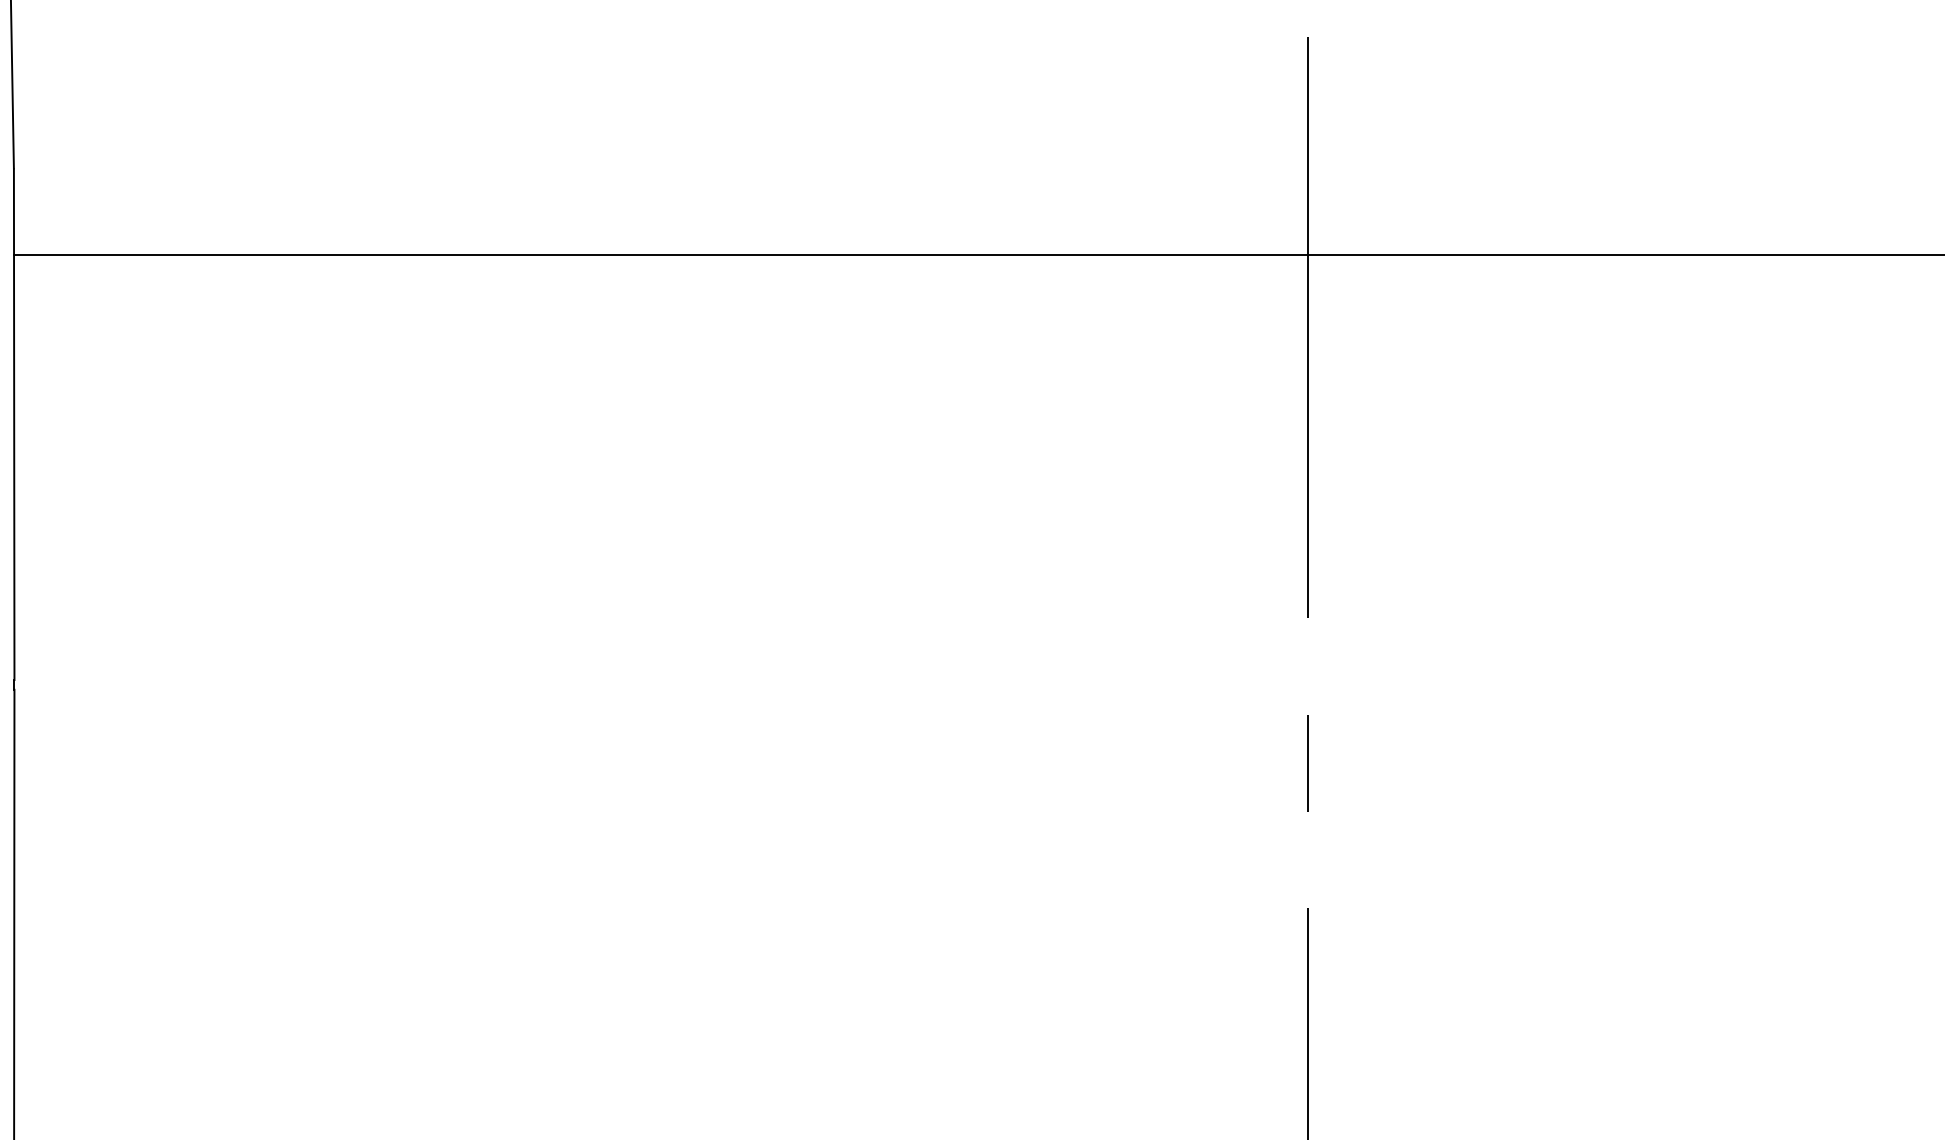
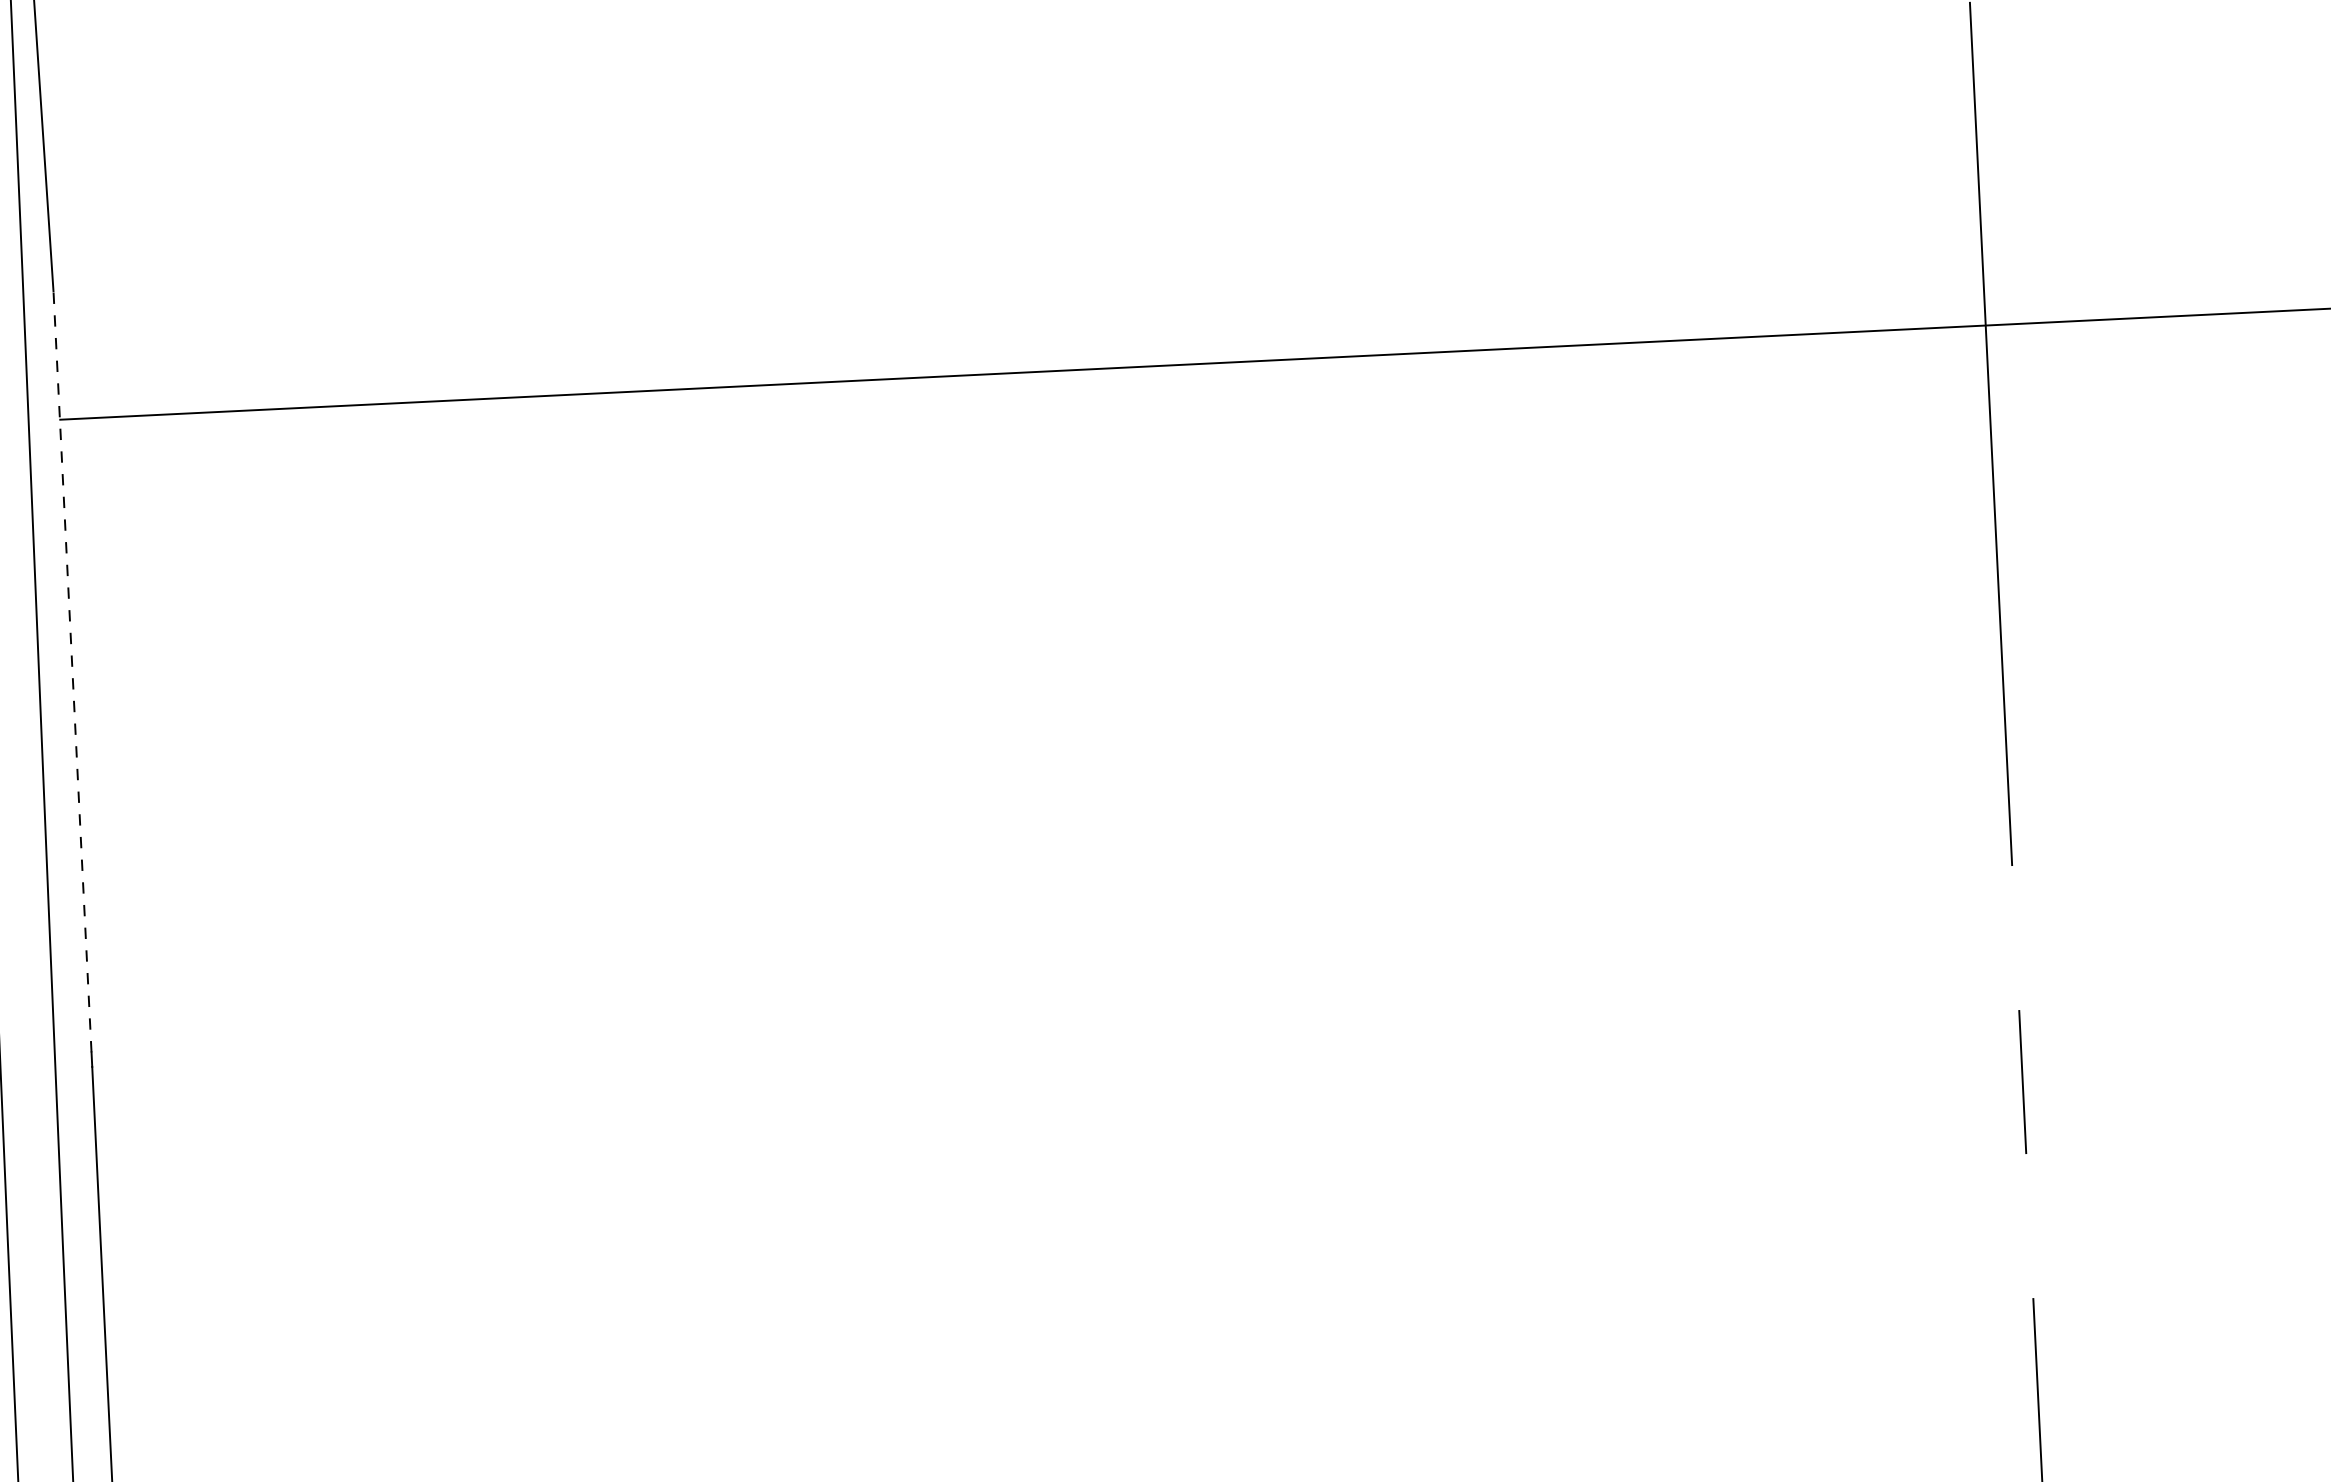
line: (14, 424) -> (72, 672), solid -> dashed

